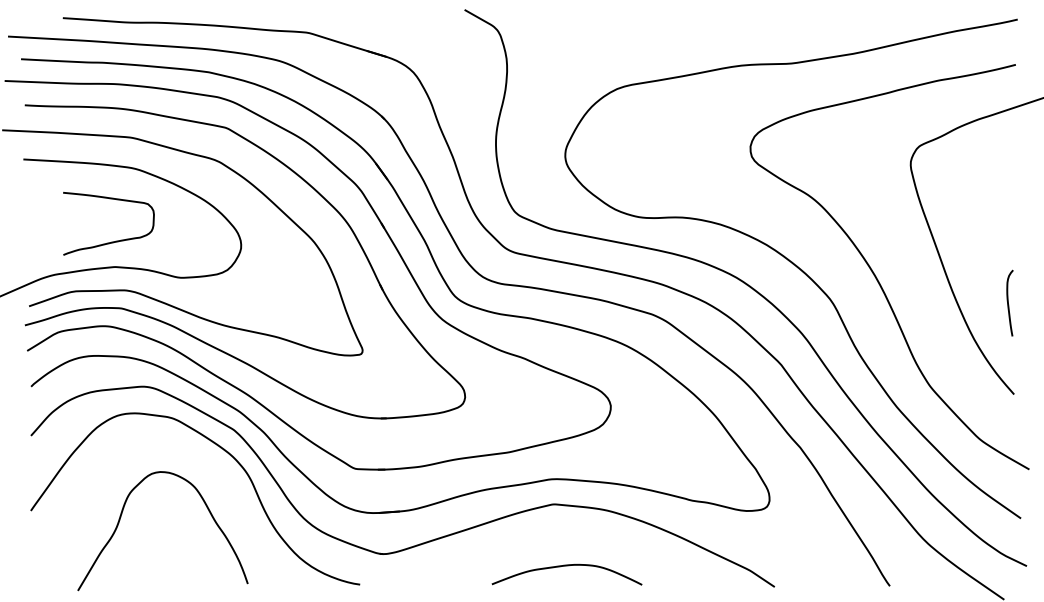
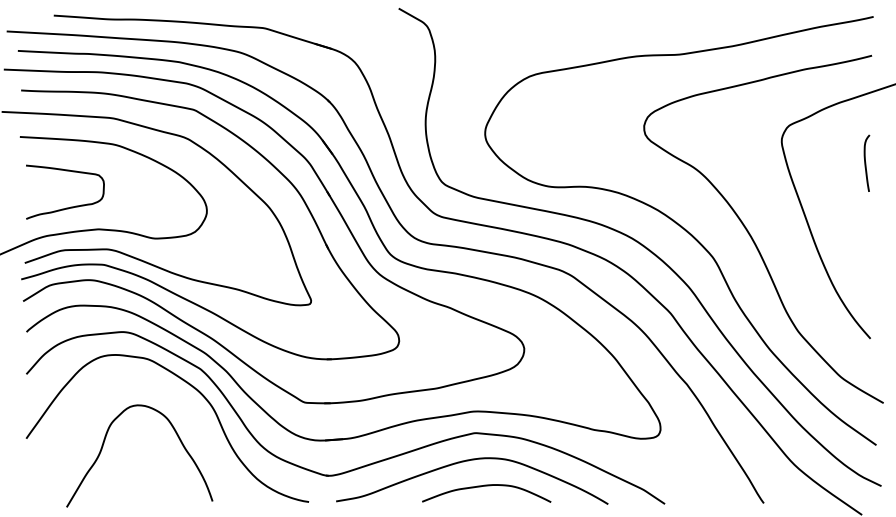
curve: (114, 240) -> (70, 206), moved
curve: (1009, 302) -> (866, 162), moved
curve: (545, 537) -> (468, 461), added

